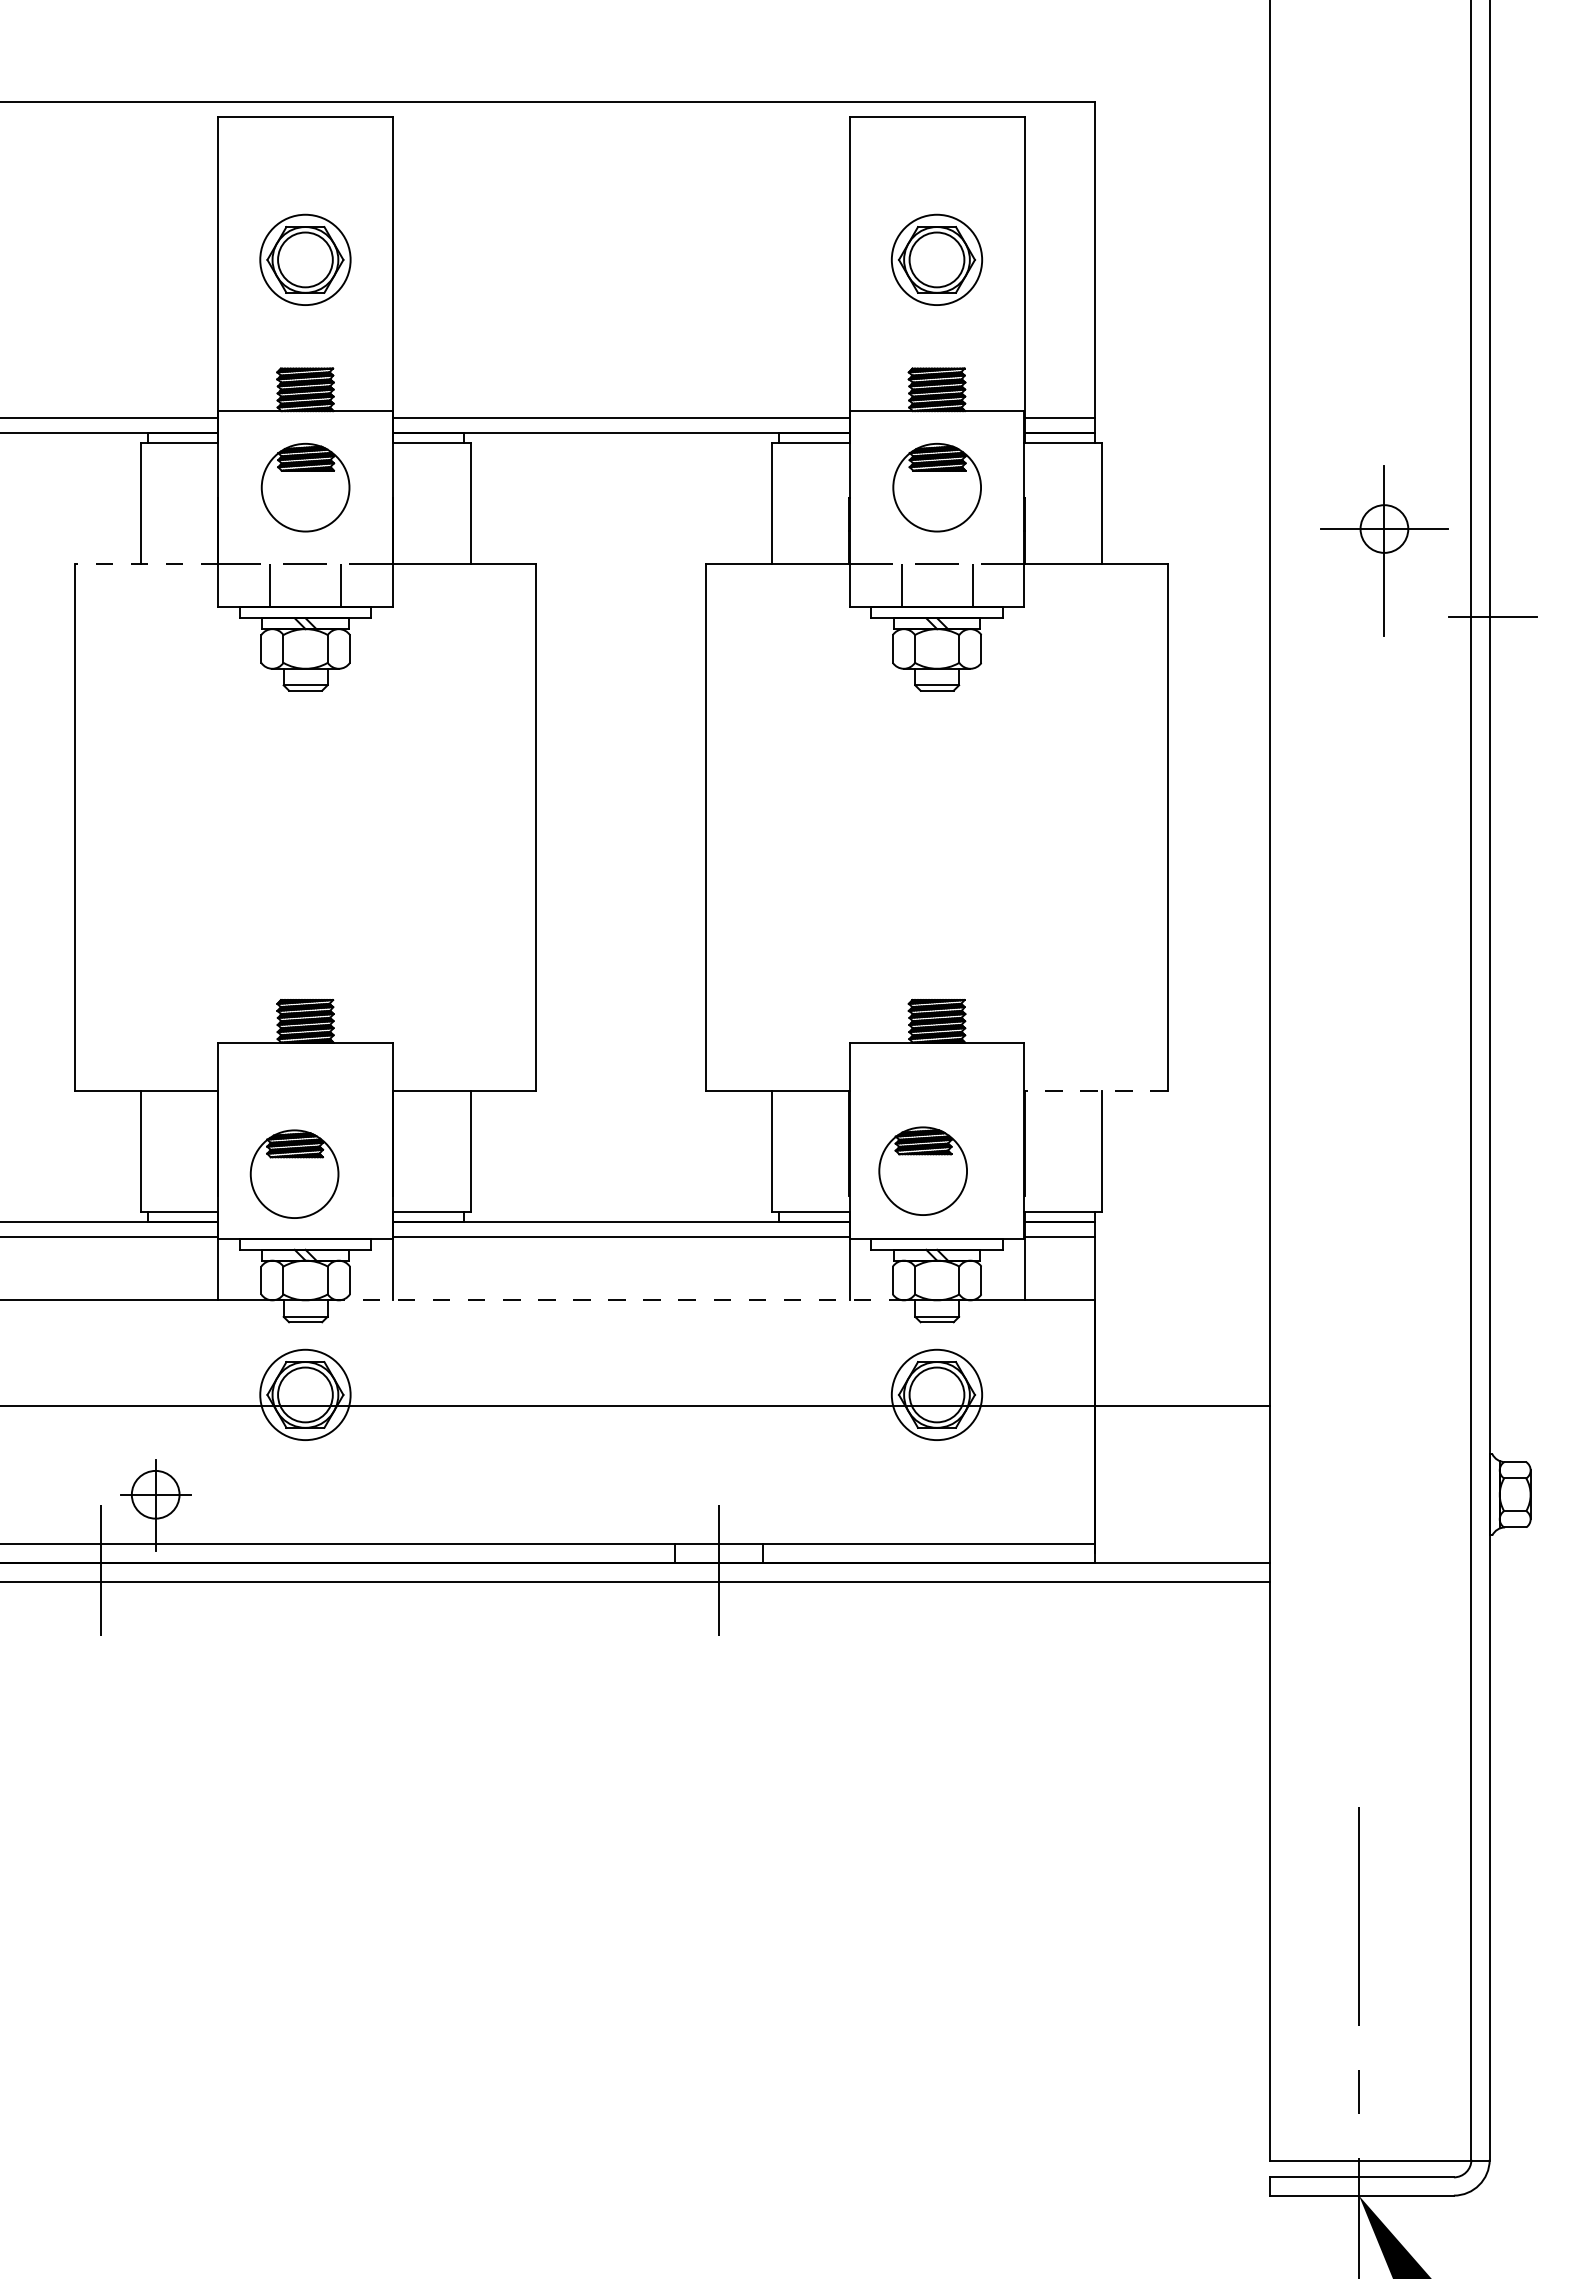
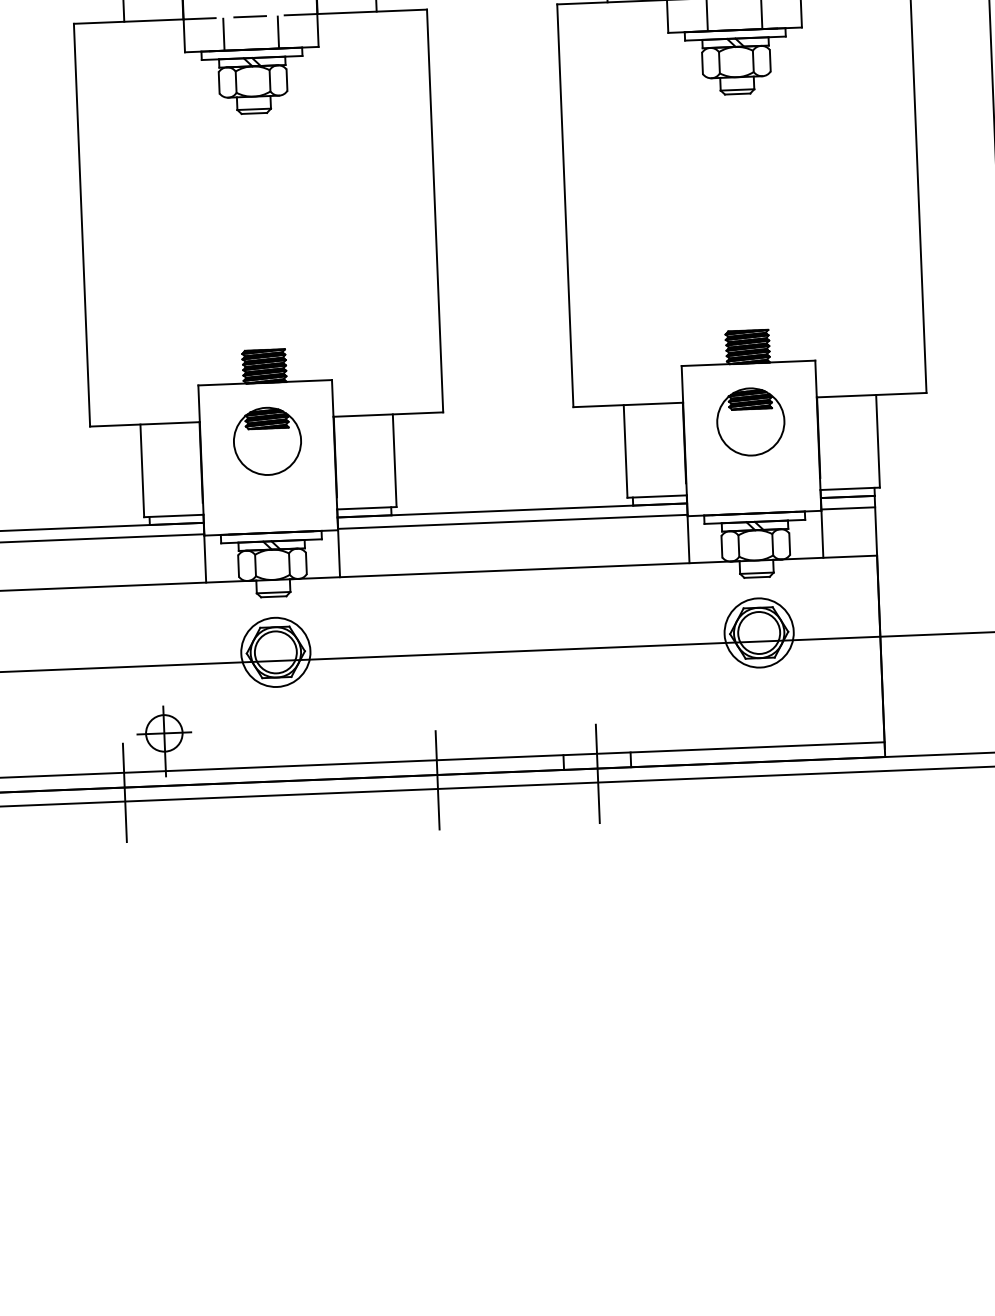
line: (146, 564) -> (128, 21), dashed -> solid
line: (1096, 1090) -> (871, 395), dashed -> solid
part: (922, 1170) -> (750, 421), moved
part: (294, 1173) -> (267, 440), moved
line: (621, 1300) -> (514, 570), dashed -> solid
line: (509, 1569) -> (437, 779), added

